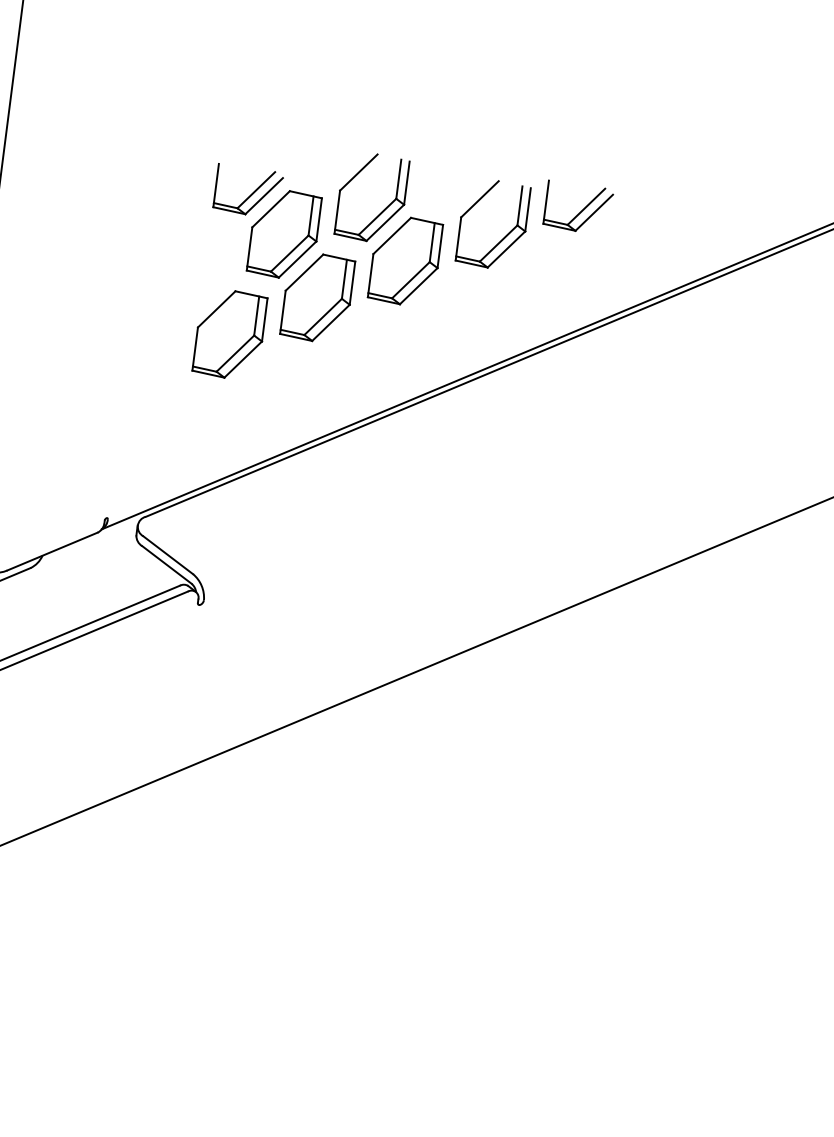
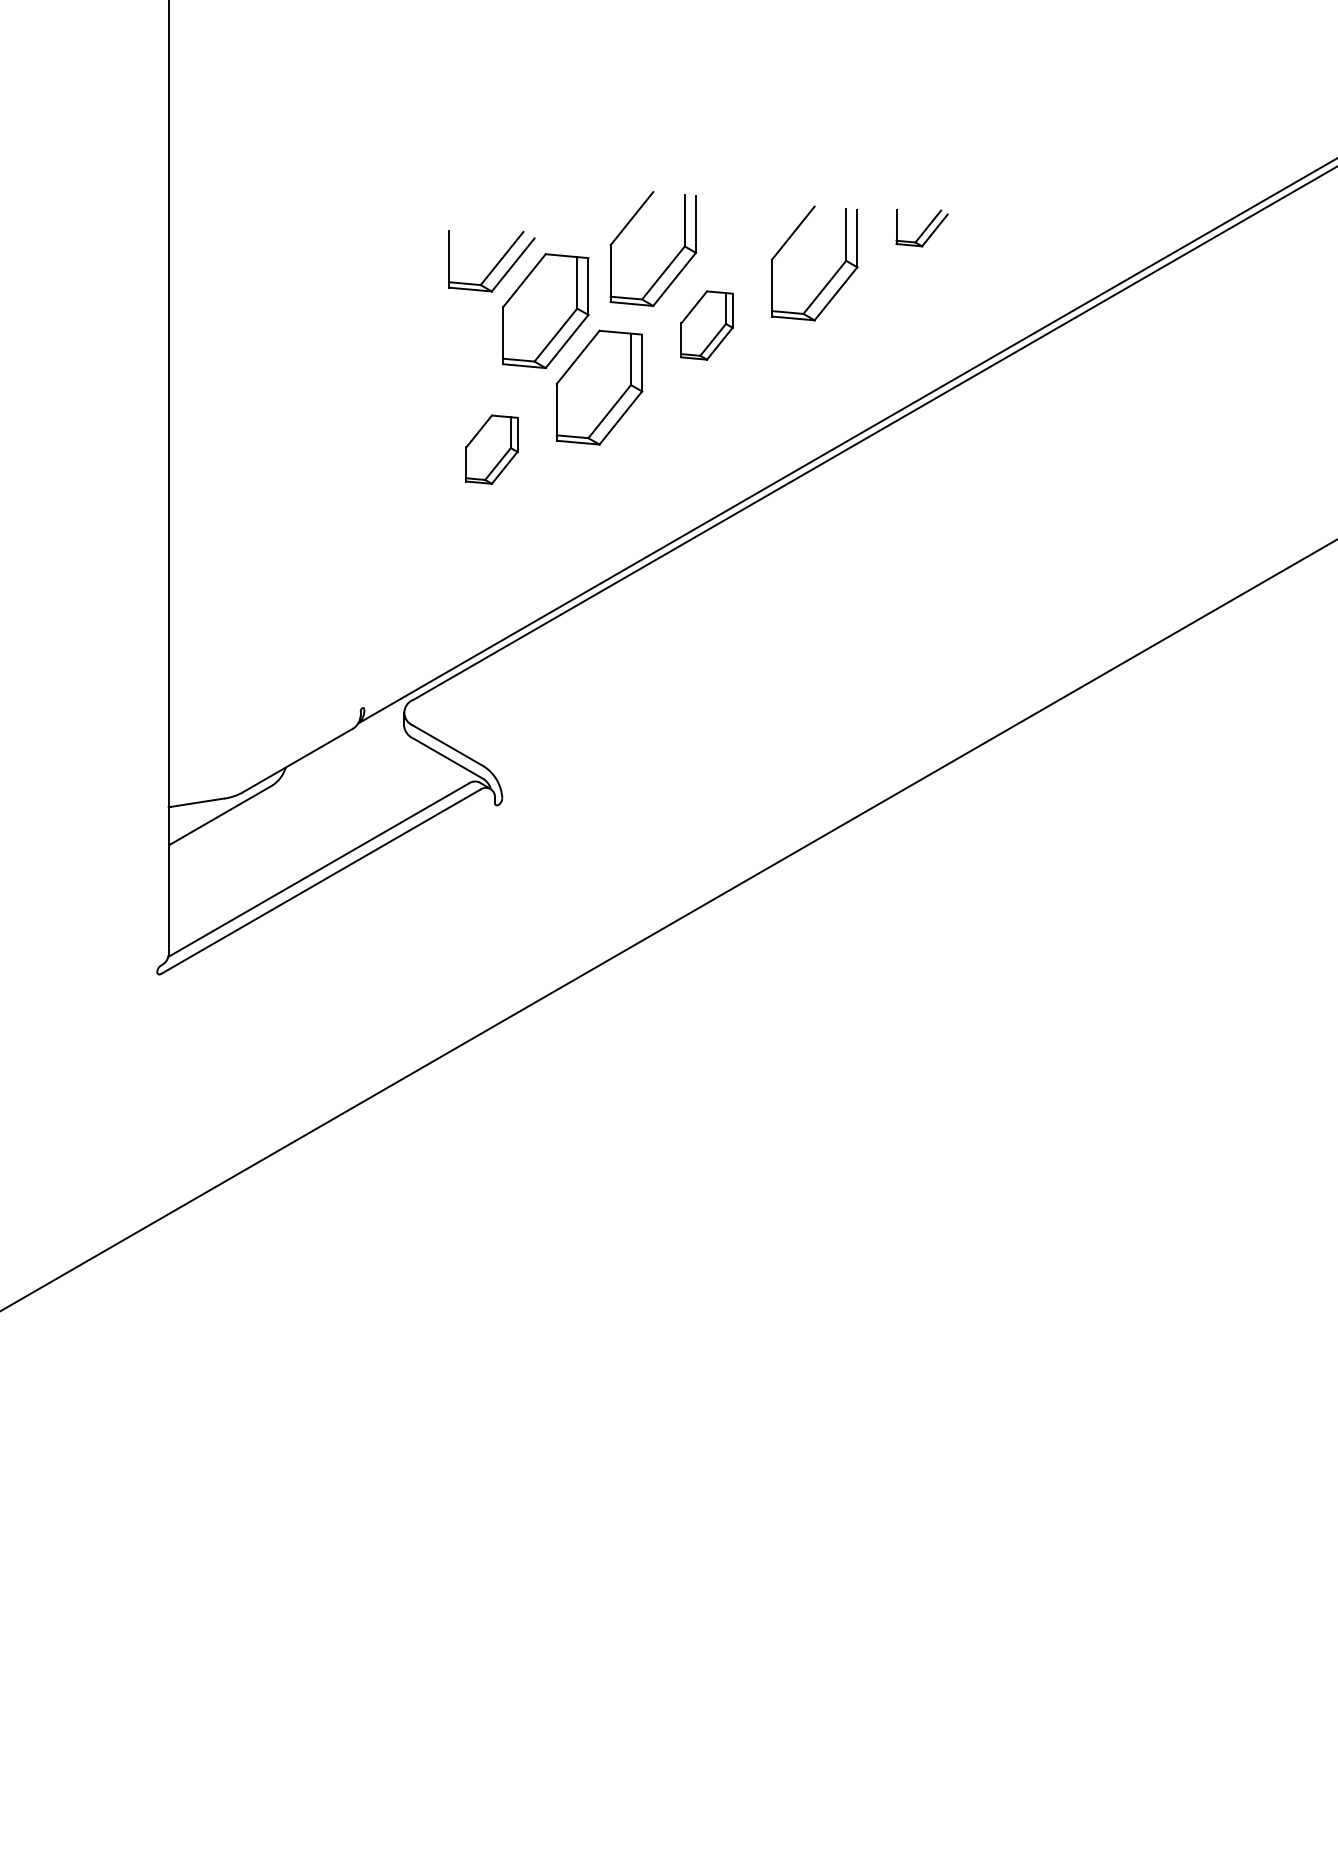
part: (577, 208) -> (921, 228), size x0.6
part: (405, 260) -> (706, 325), size x0.6
part: (229, 334) -> (491, 449), size x0.6

